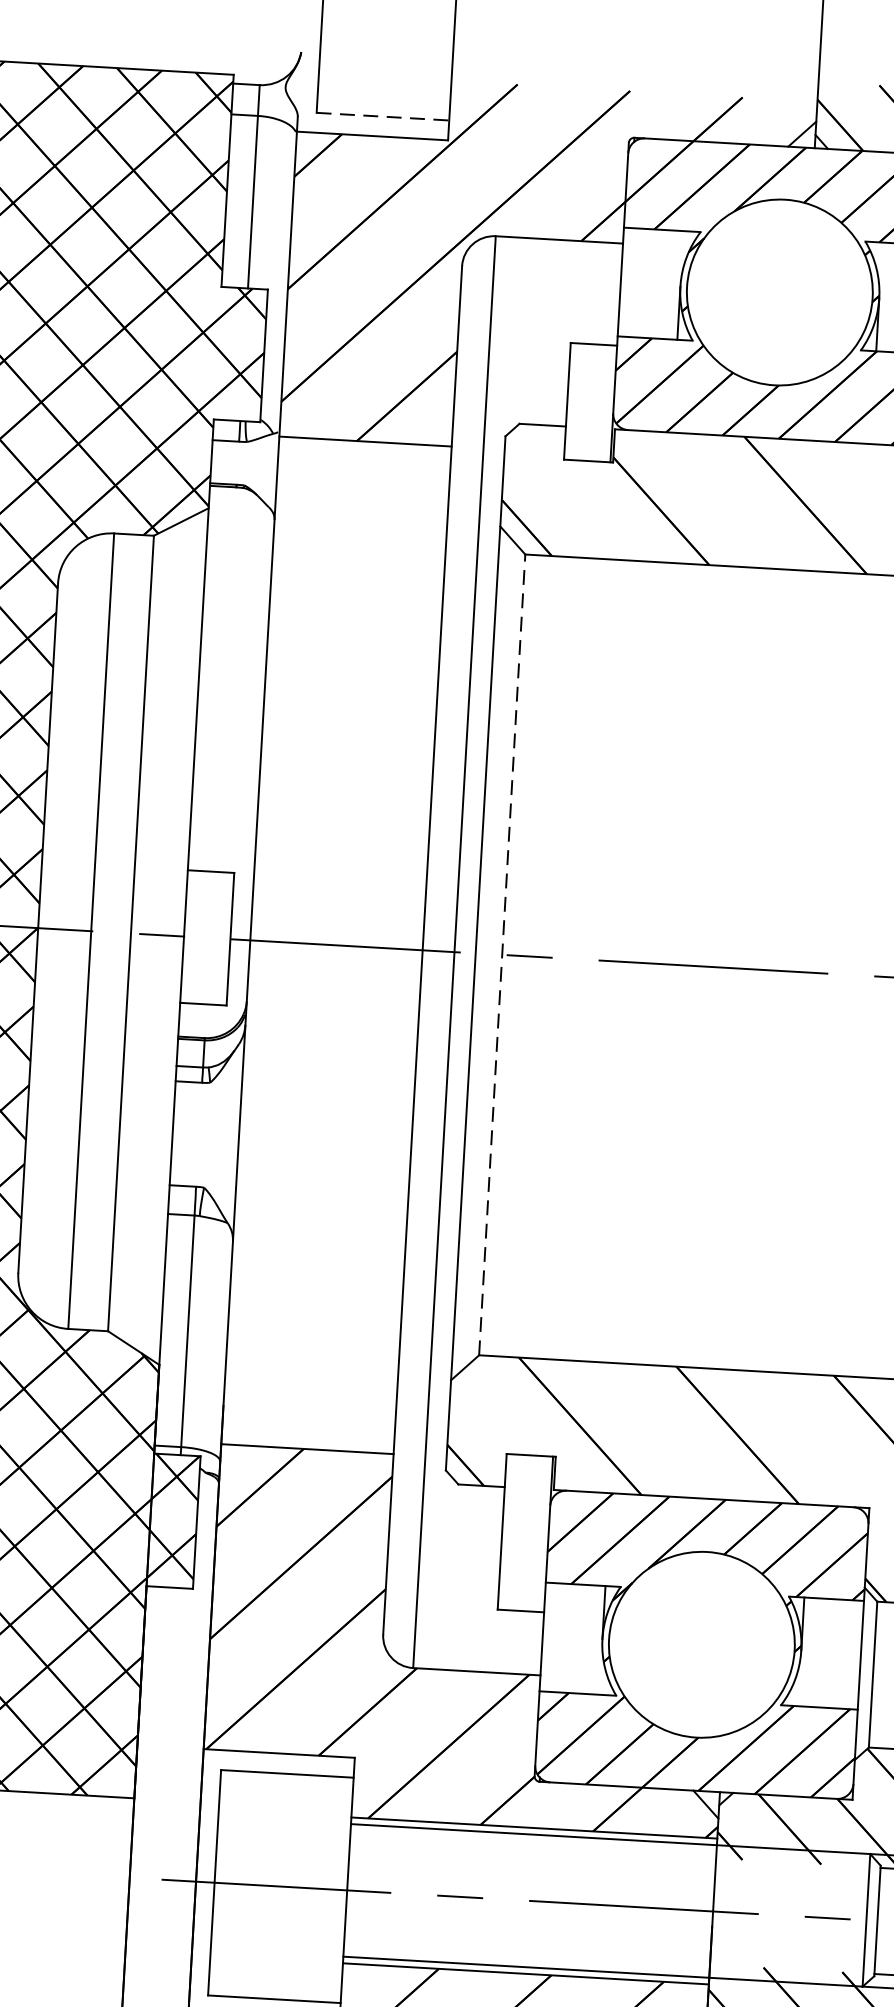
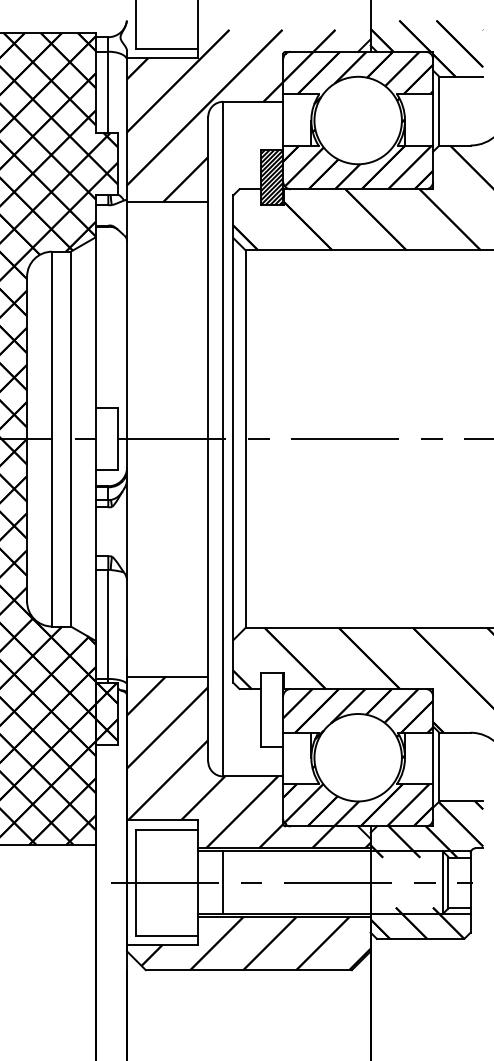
line: (383, 116) -> (167, 48), dashed -> solid
hatch: (591, 400) -> (272, 176), added
line: (501, 955) -> (245, 439), dashed -> solid
line: (400, 1893) -> (223, 882), added

